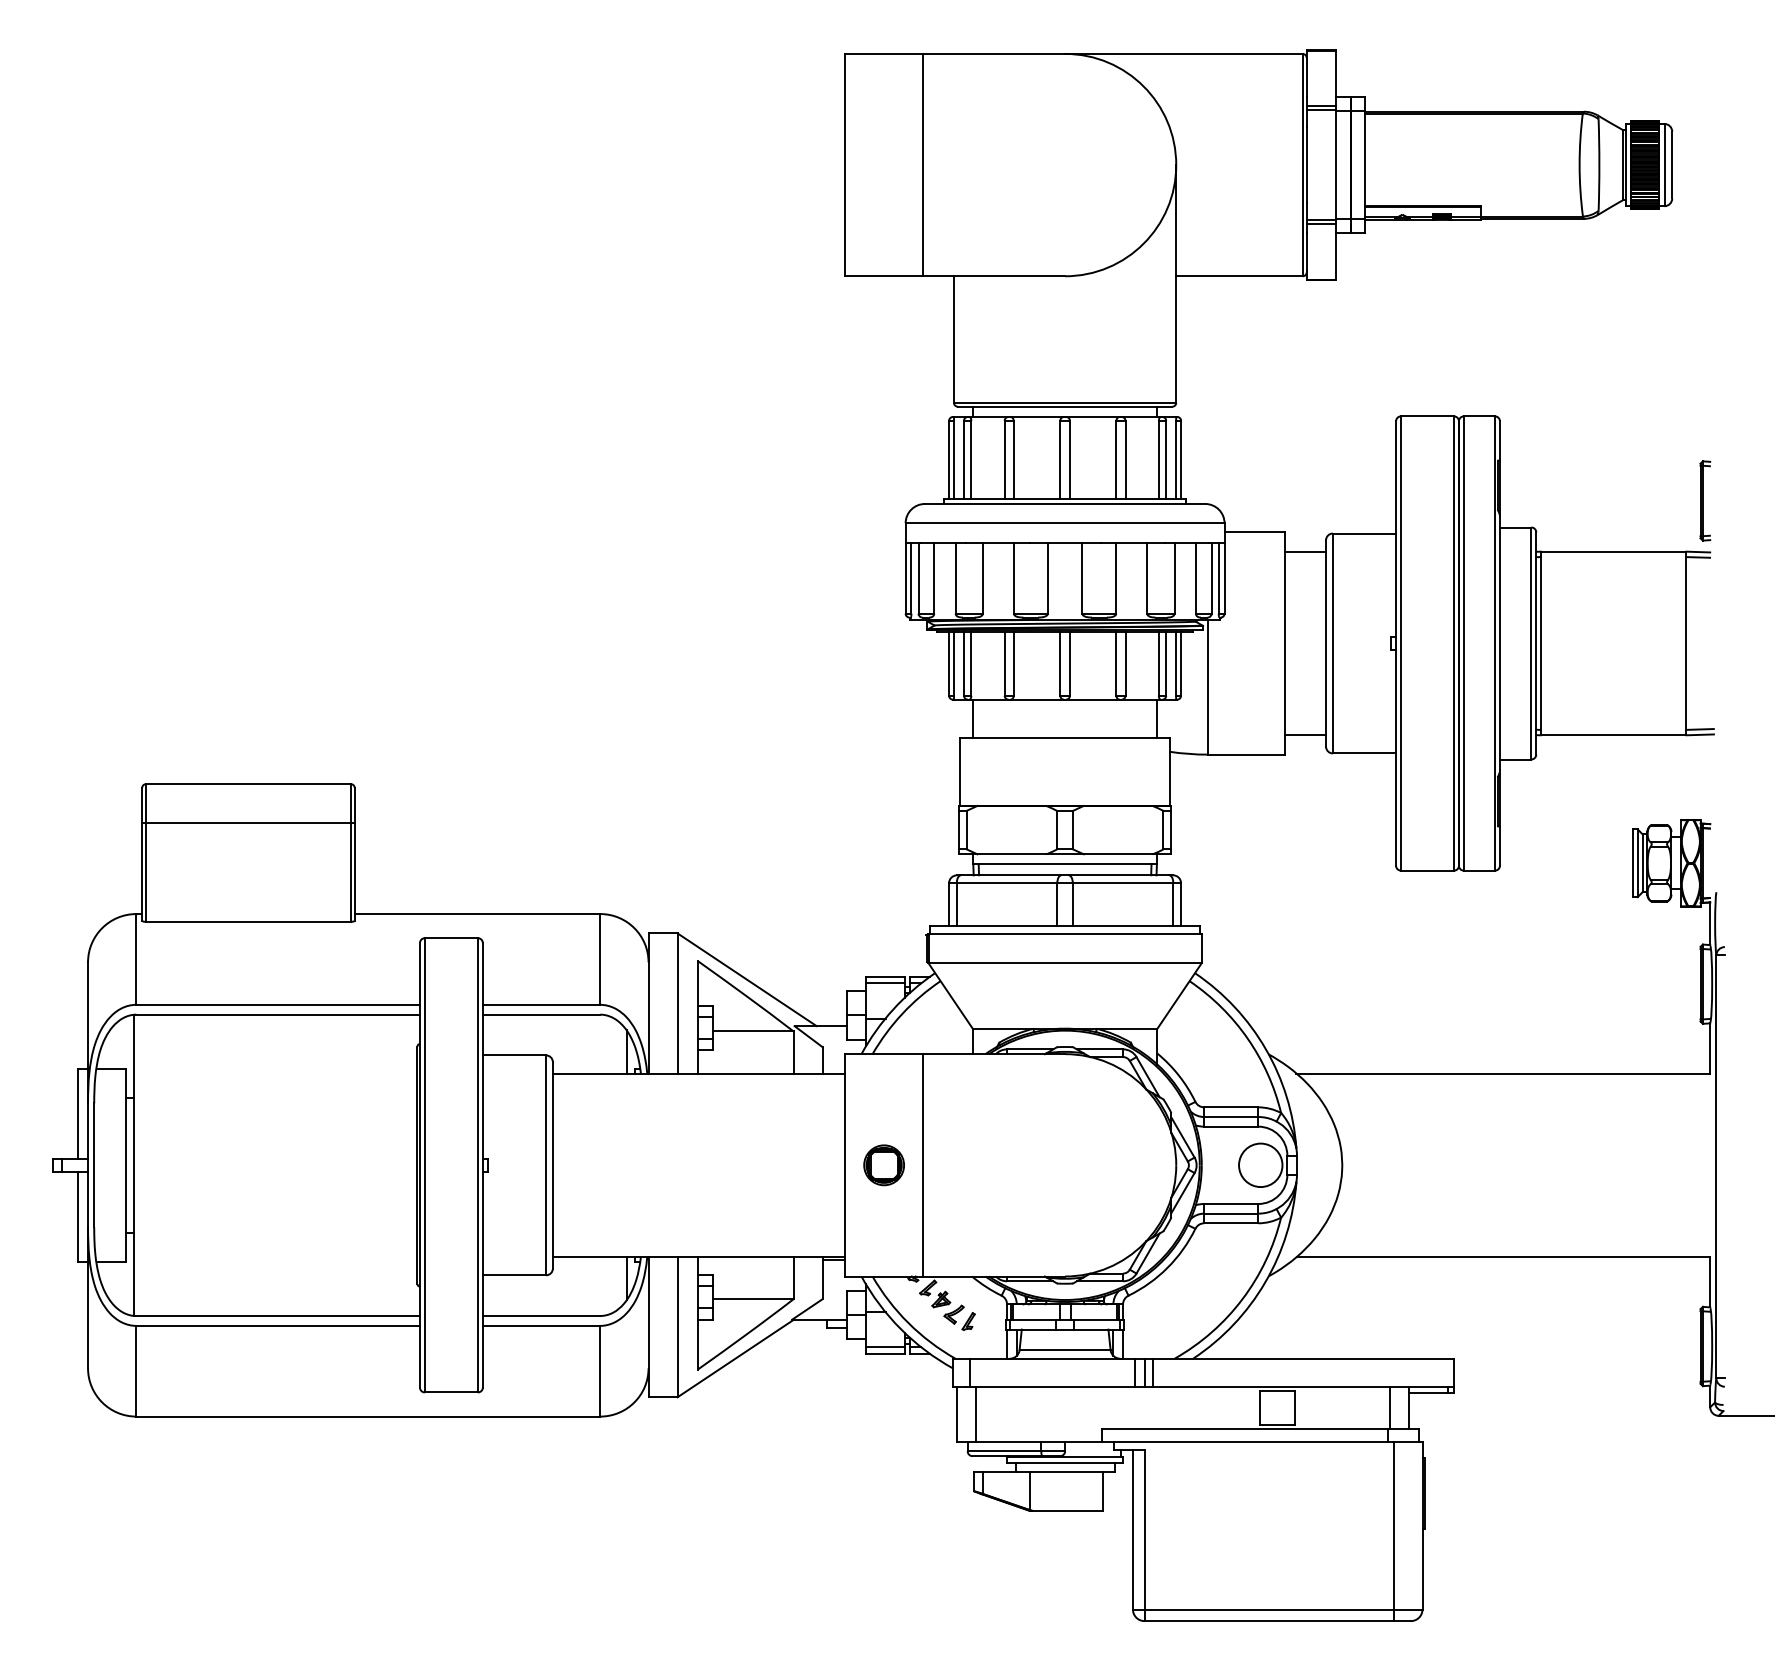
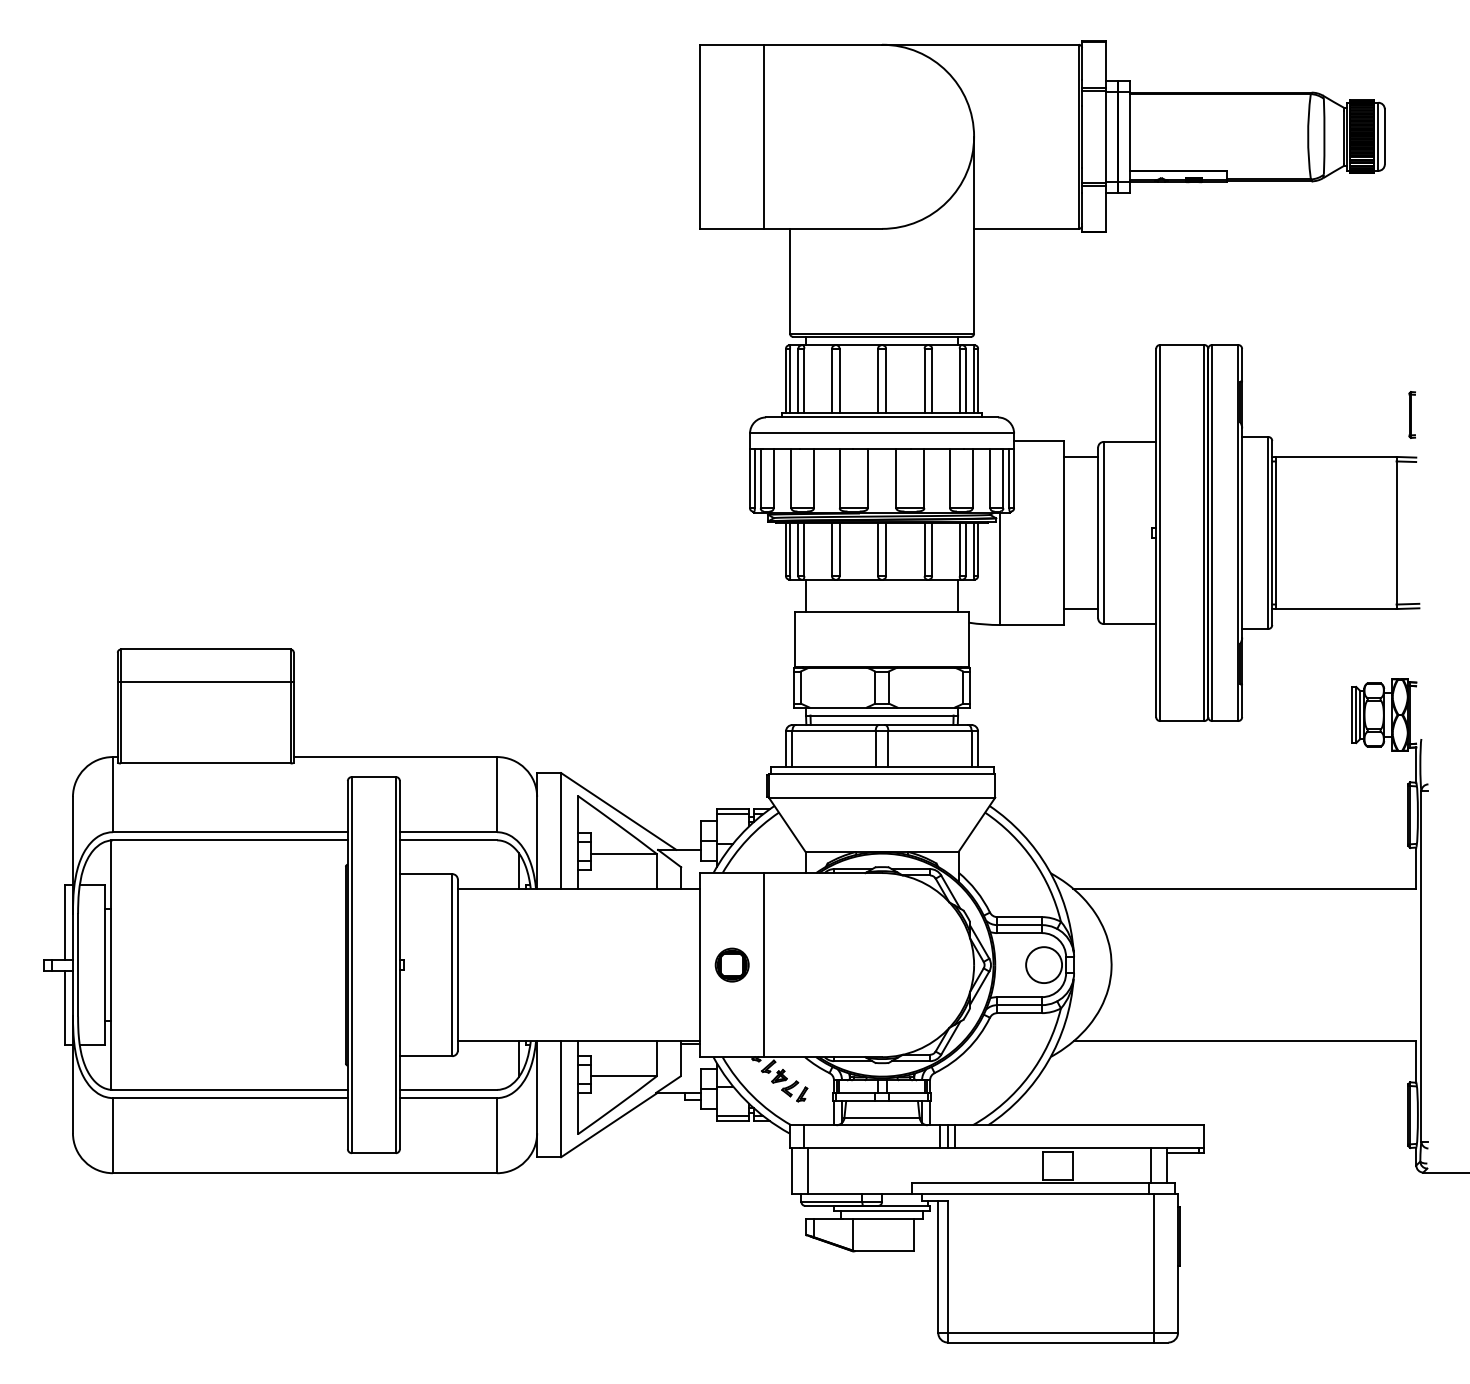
part: (1705, 500) -> (1412, 414), size x0.7

